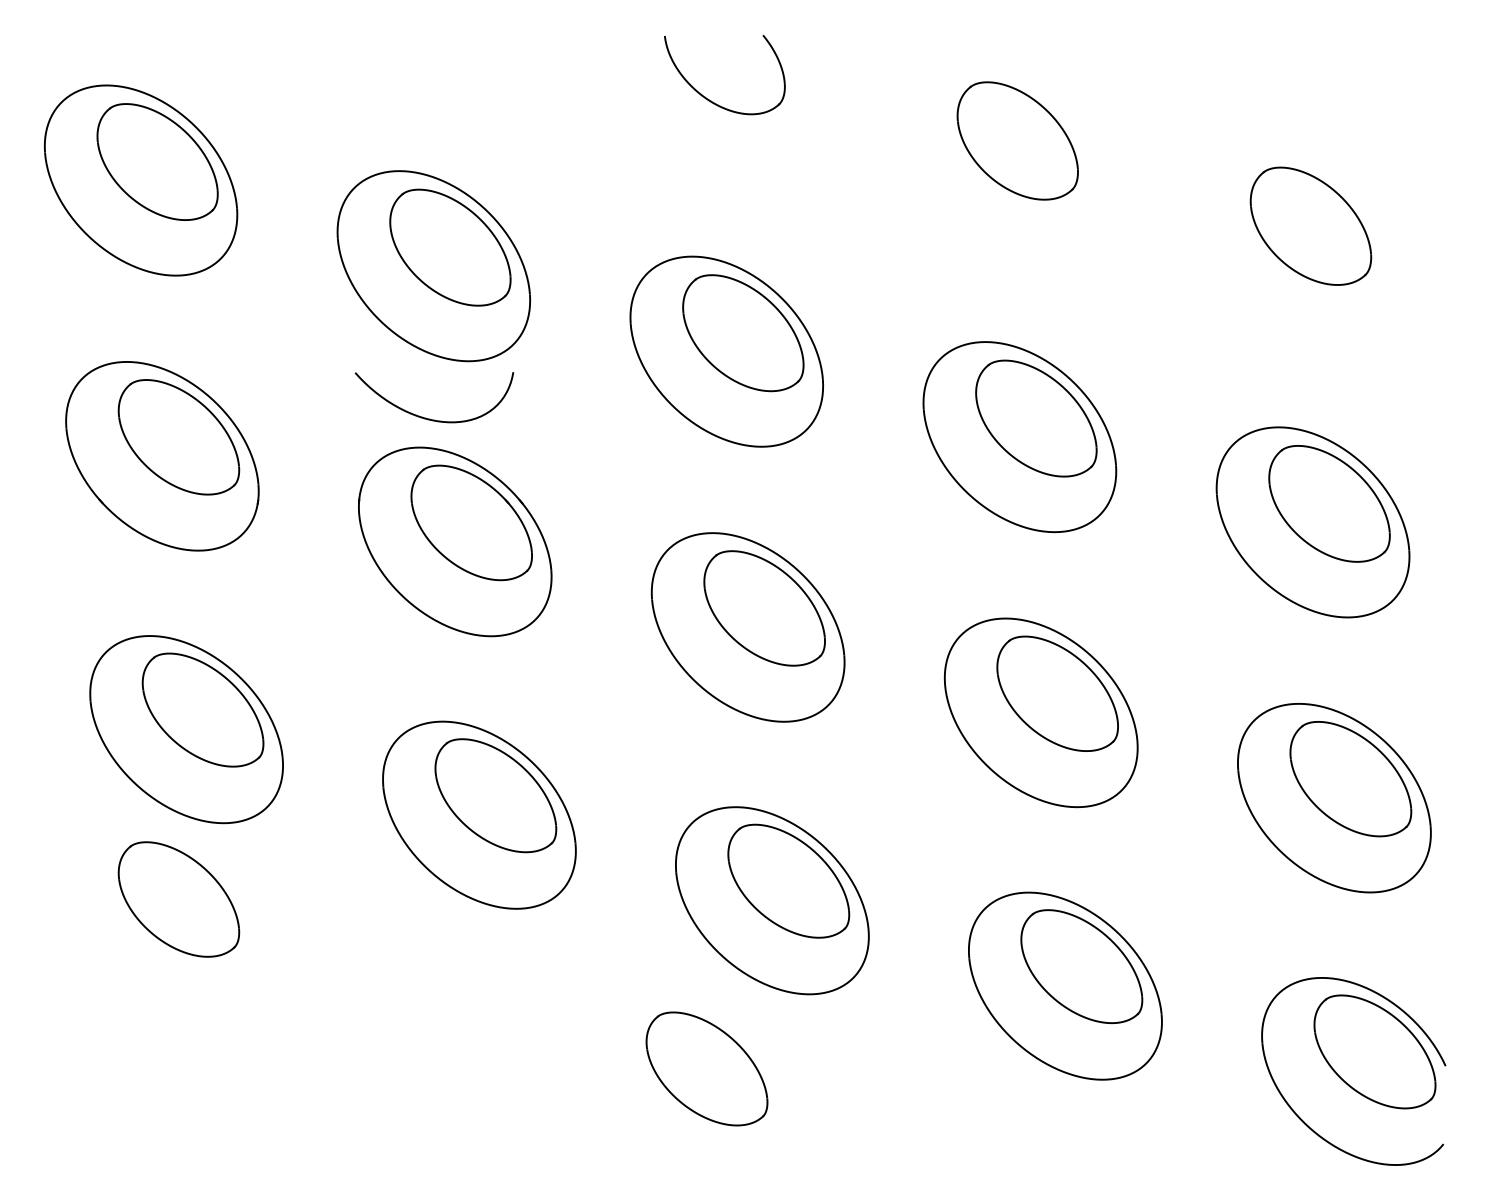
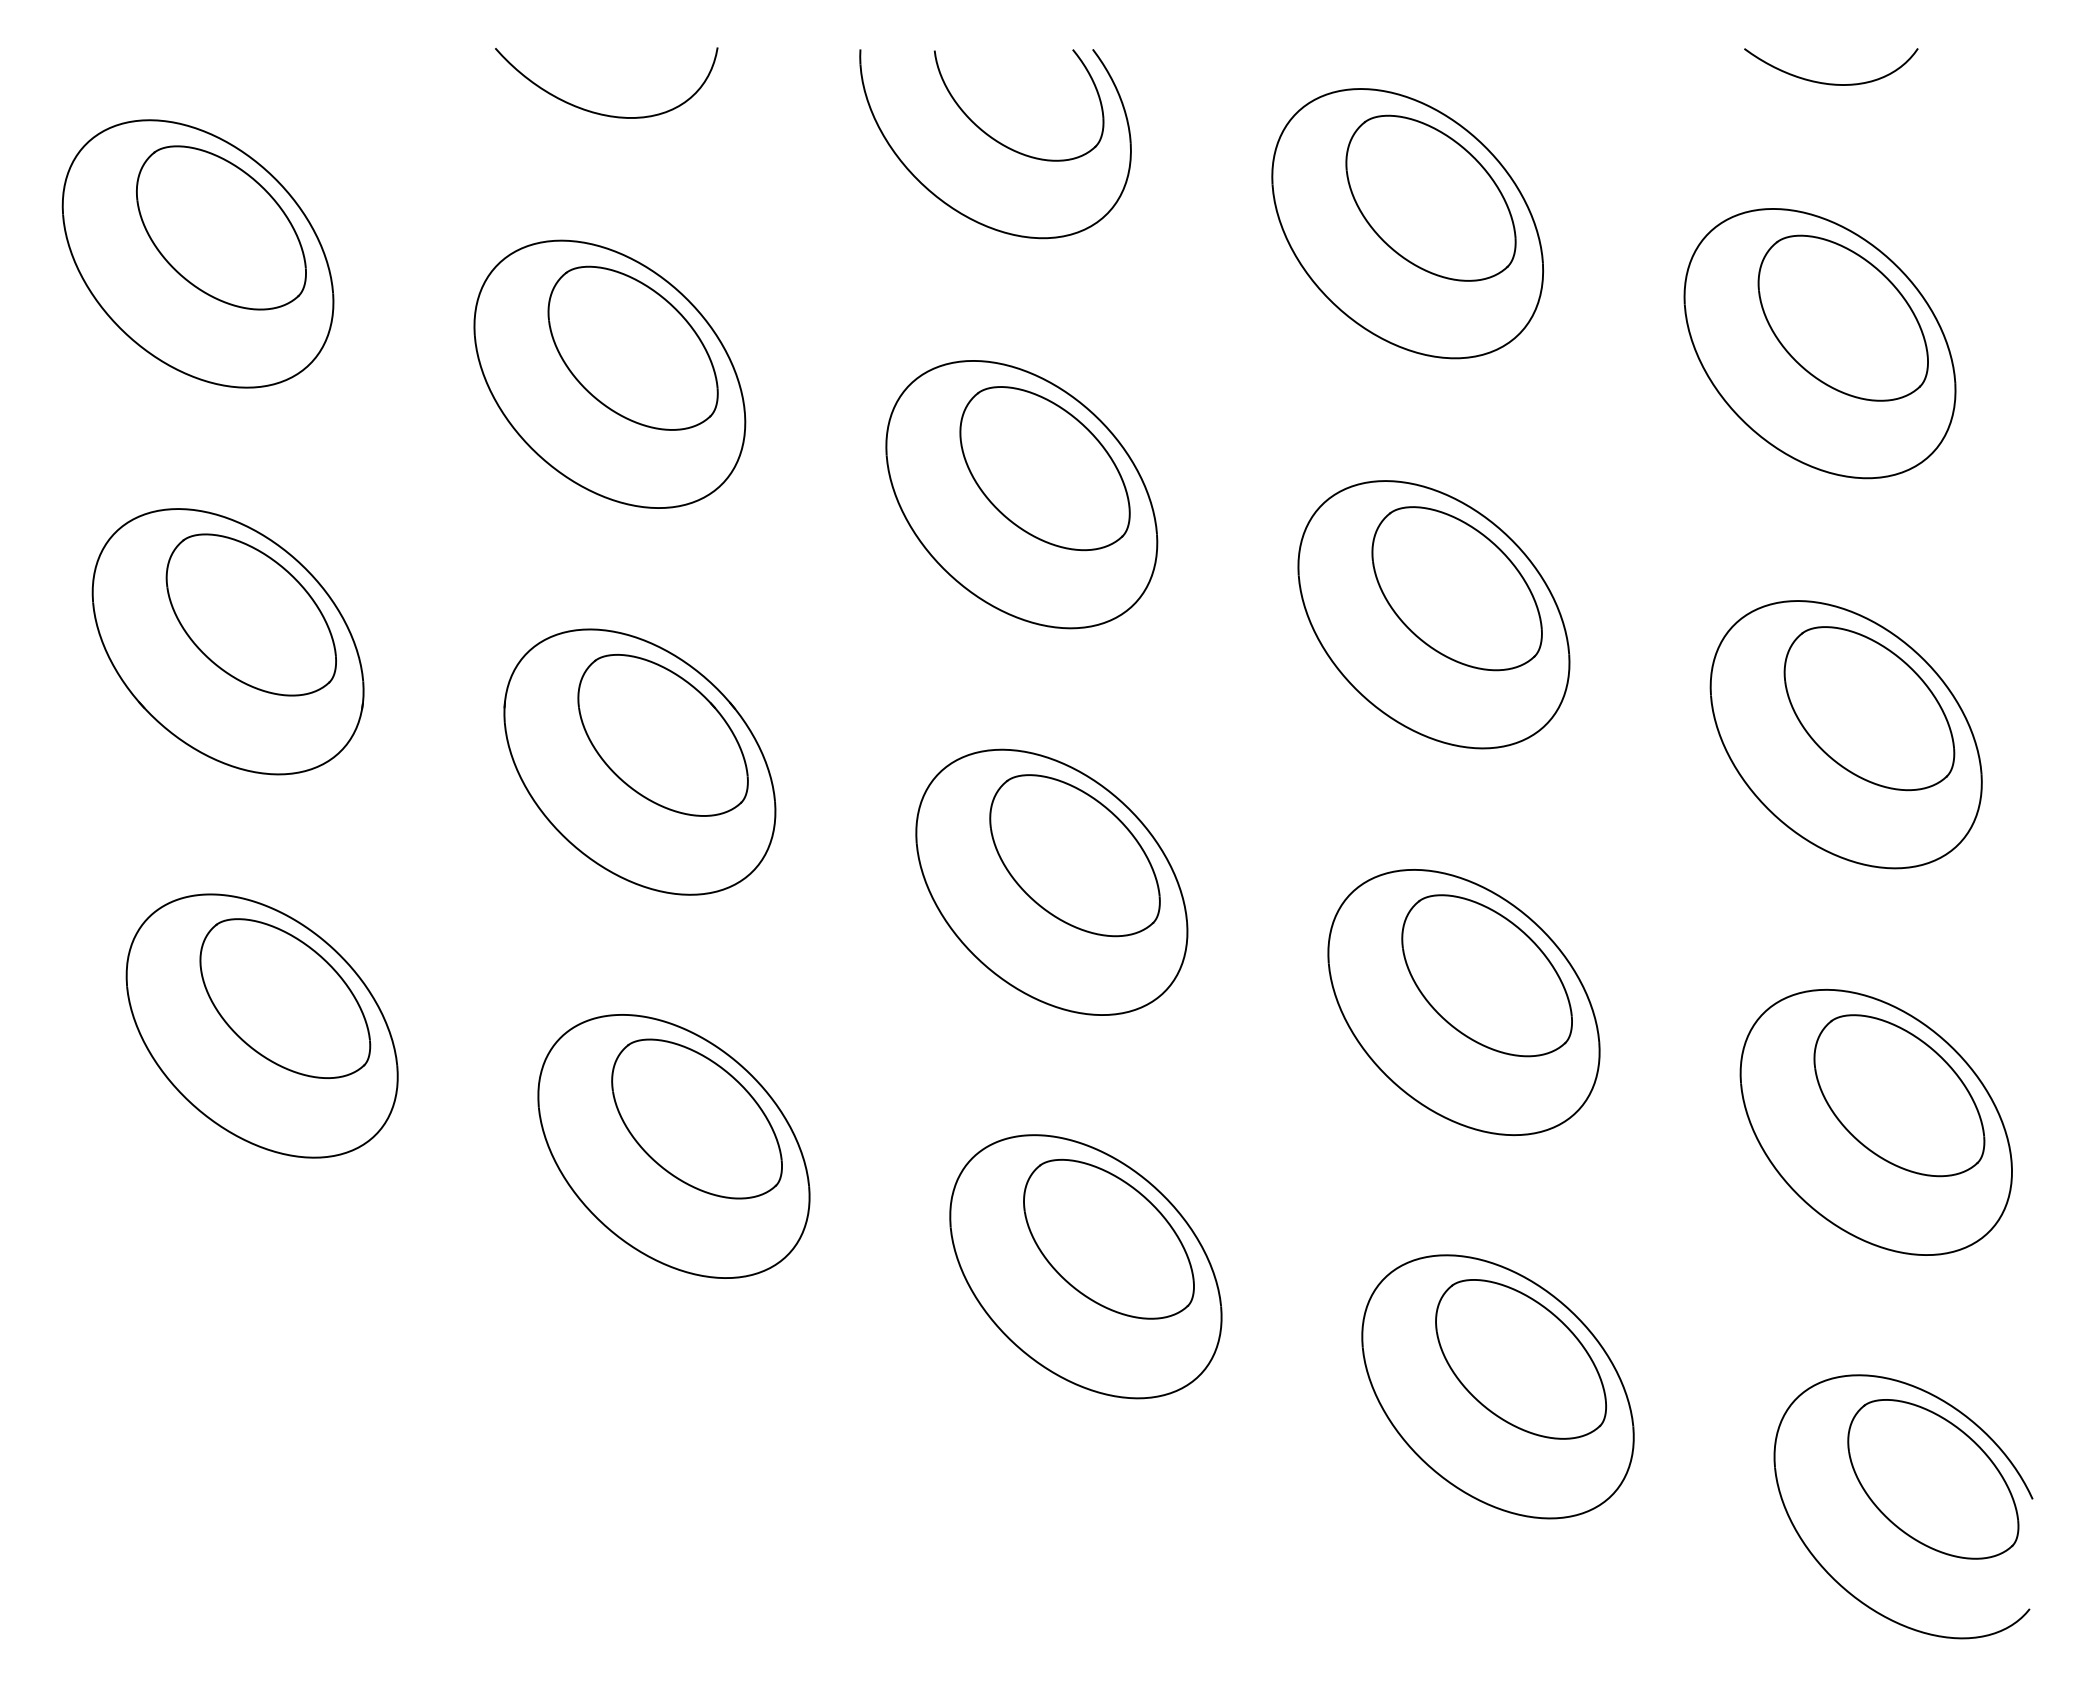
curve: (1299, 58) -> (1826, 82), added
part: (681, 149) -> (958, 210), added
part: (1001, 158) -> (1407, 223), added
part: (1294, 244) -> (1819, 343), added
curve: (428, 418) -> (598, 112), moved
part: (178, 899) -> (250, 1264), removed
part: (706, 1069) -> (993, 1503), removed

